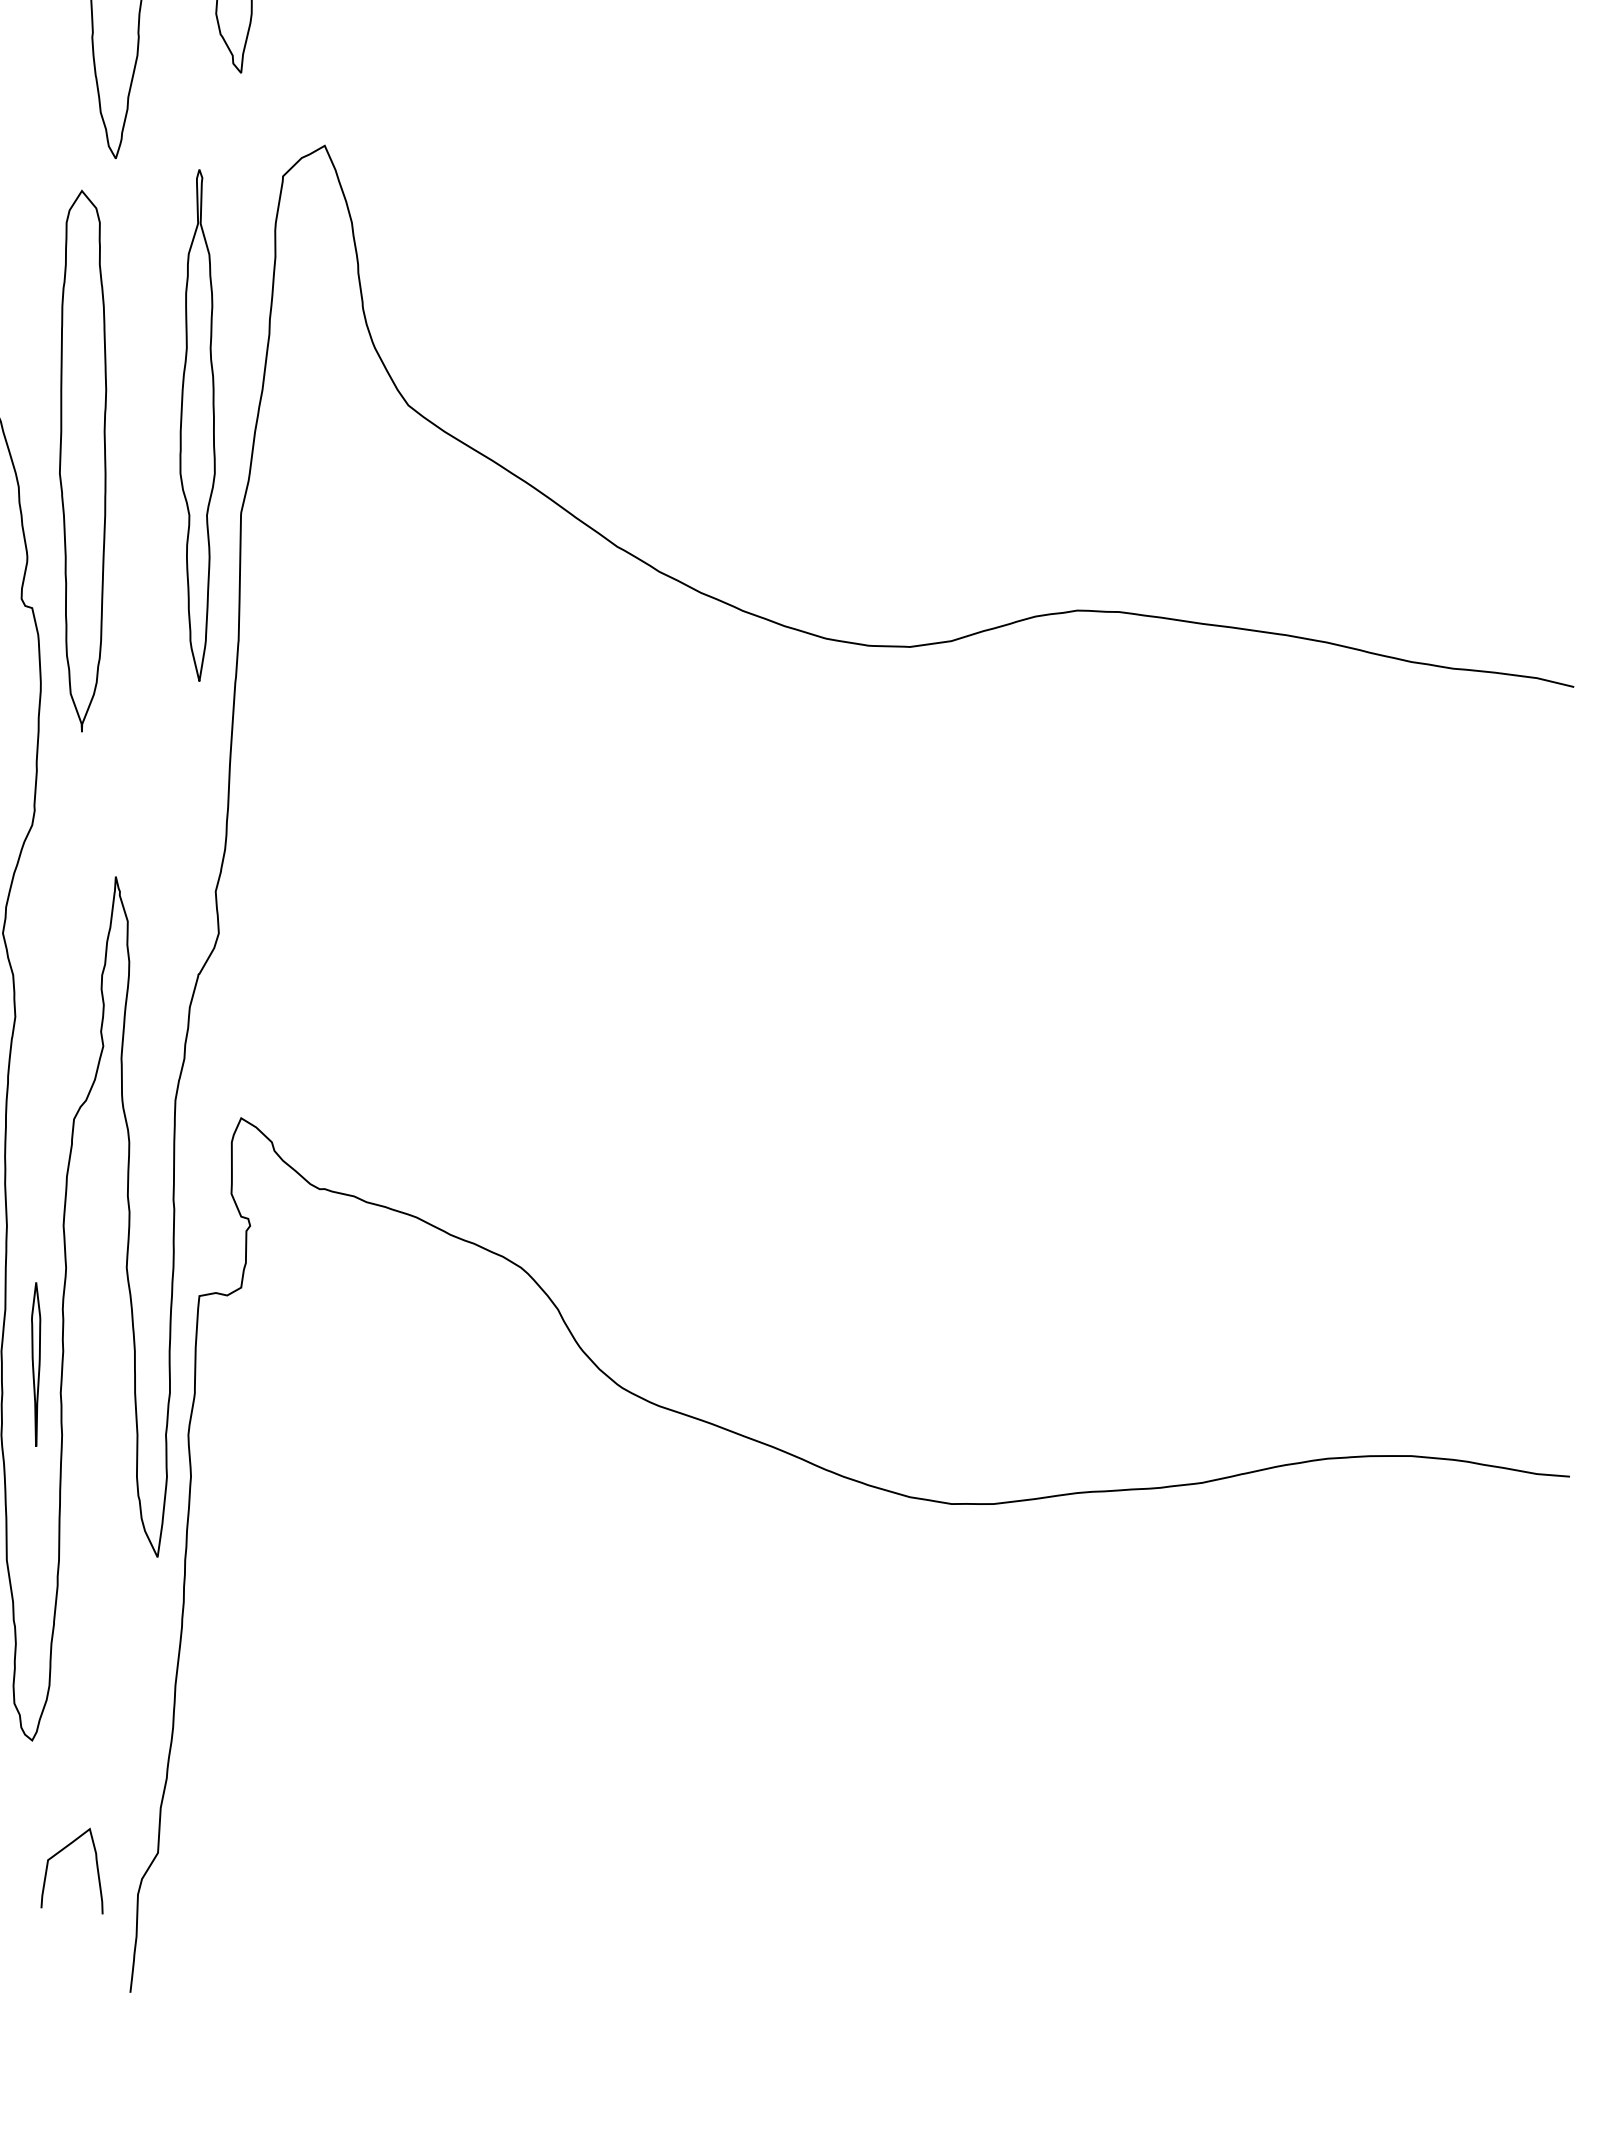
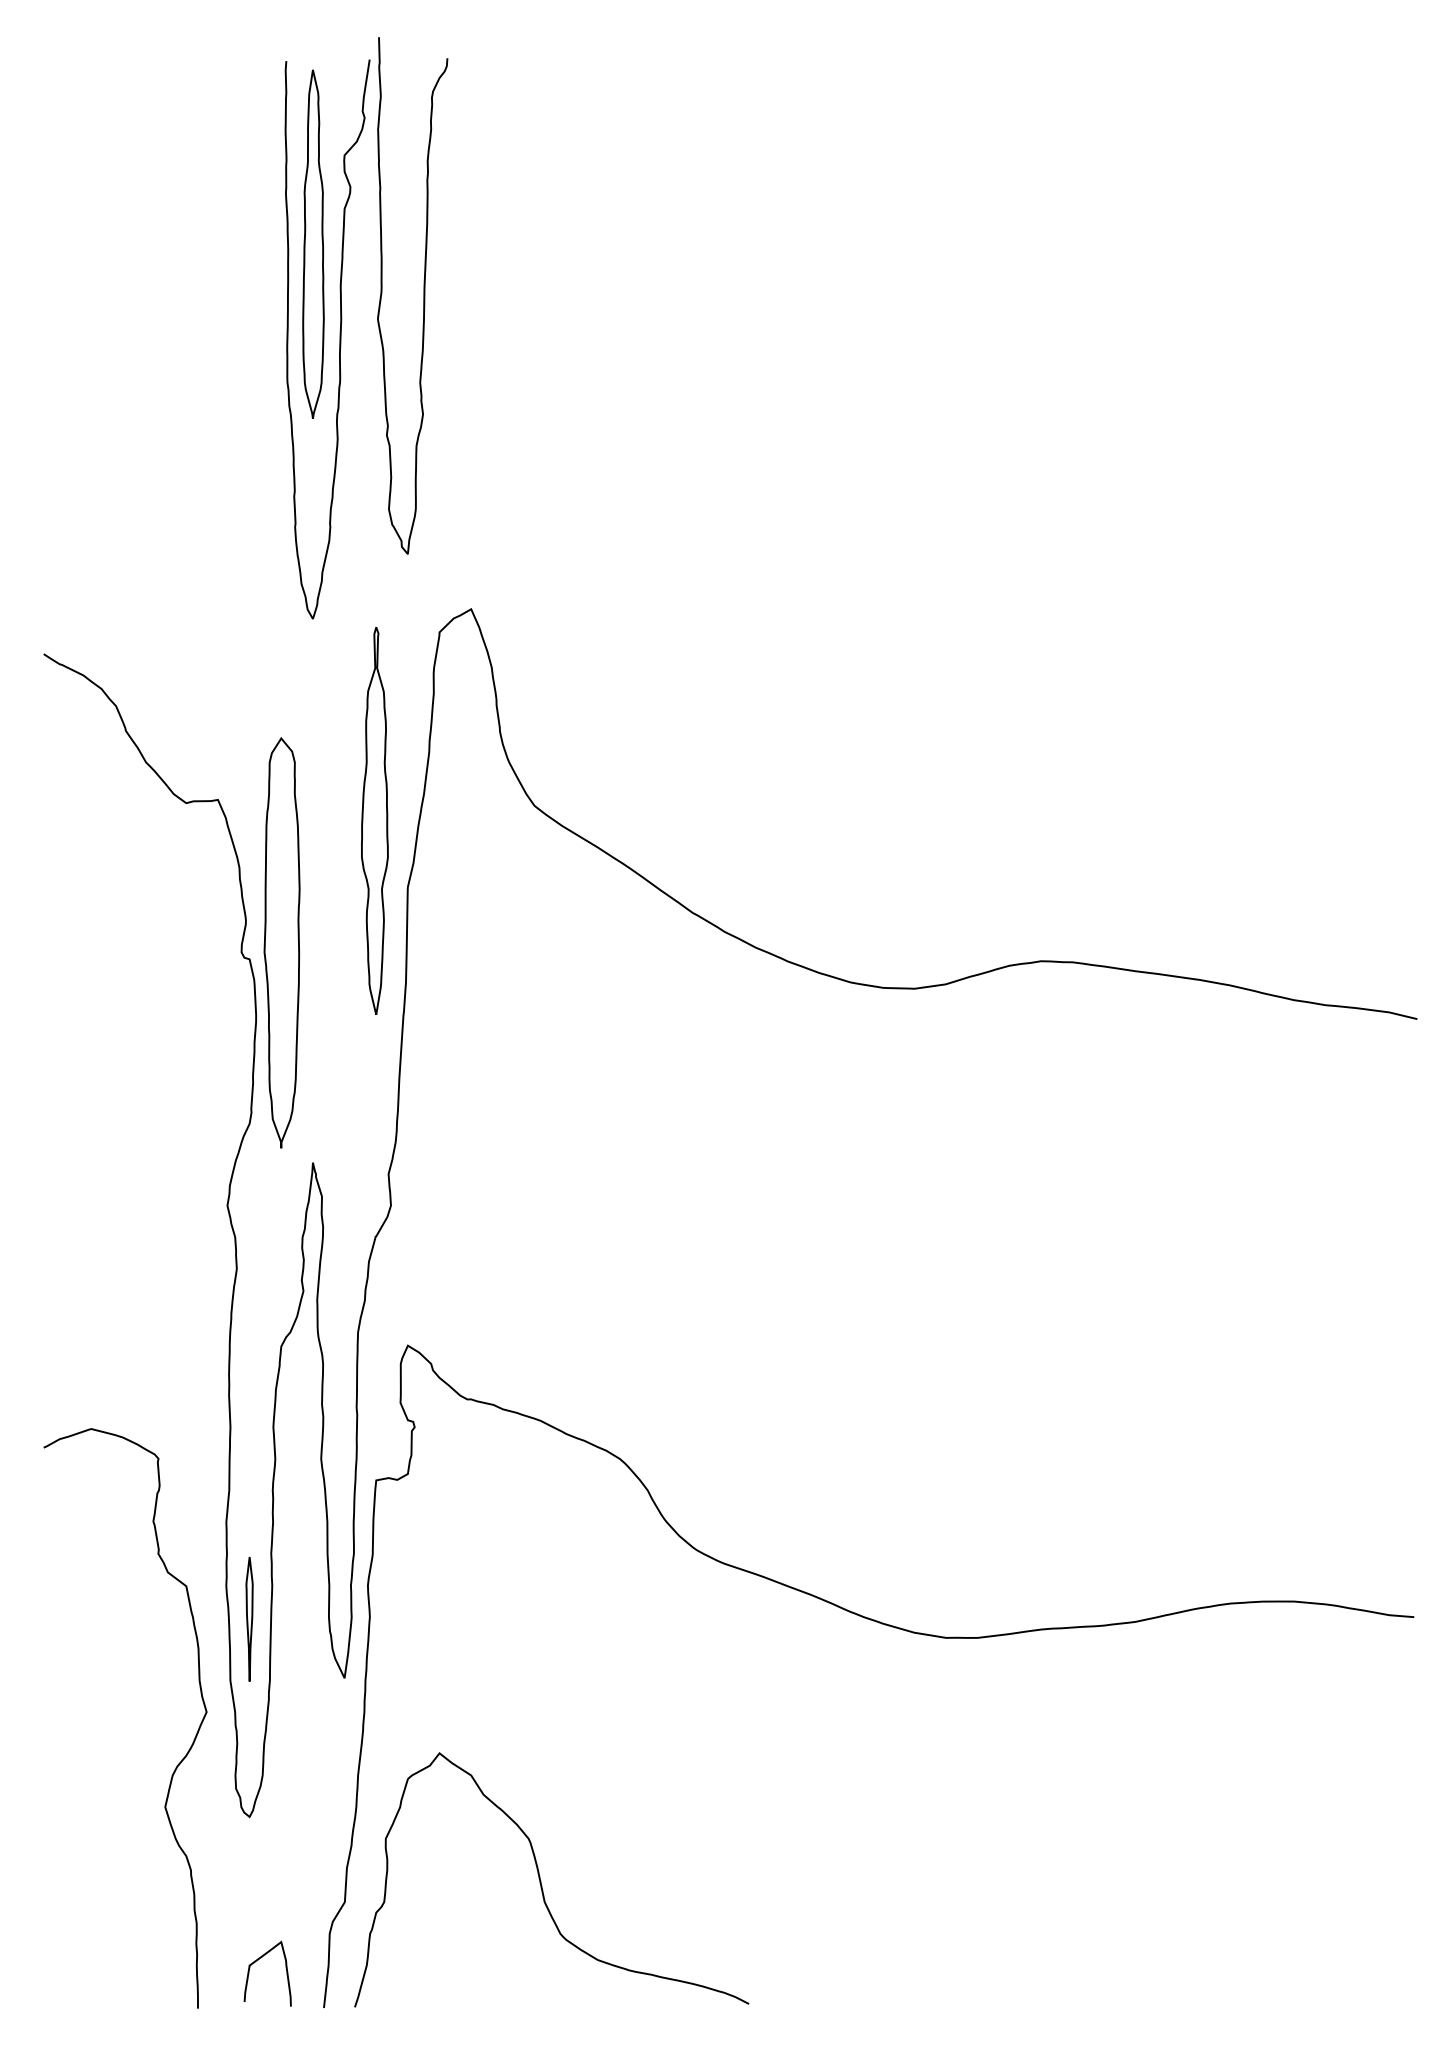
part: (82, 460) -> (281, 942), moved
part: (36, 1364) -> (249, 1619), moved
curve: (417, 1824) -> (541, 1880), added
curve: (59, 1853) -> (258, 1960), moved

